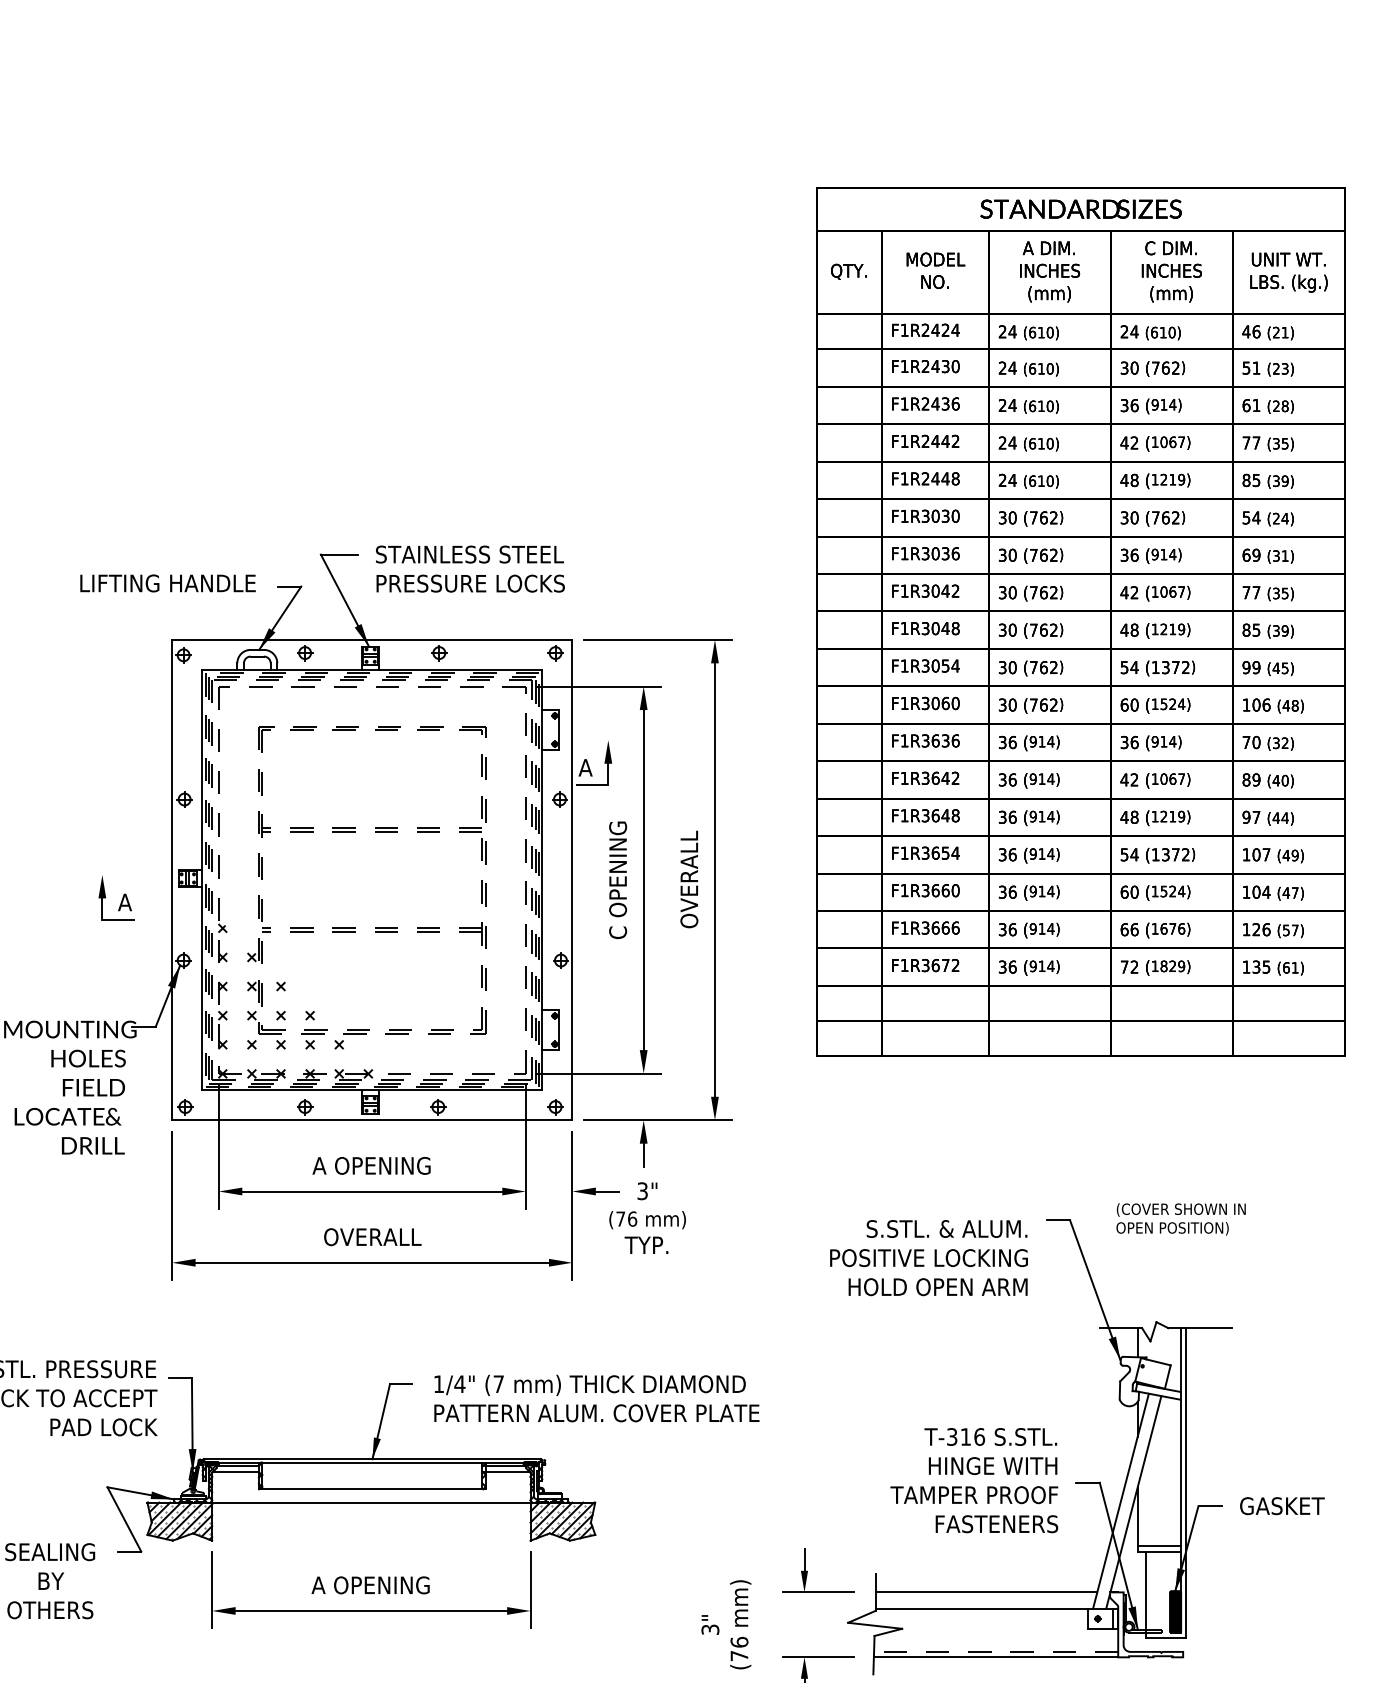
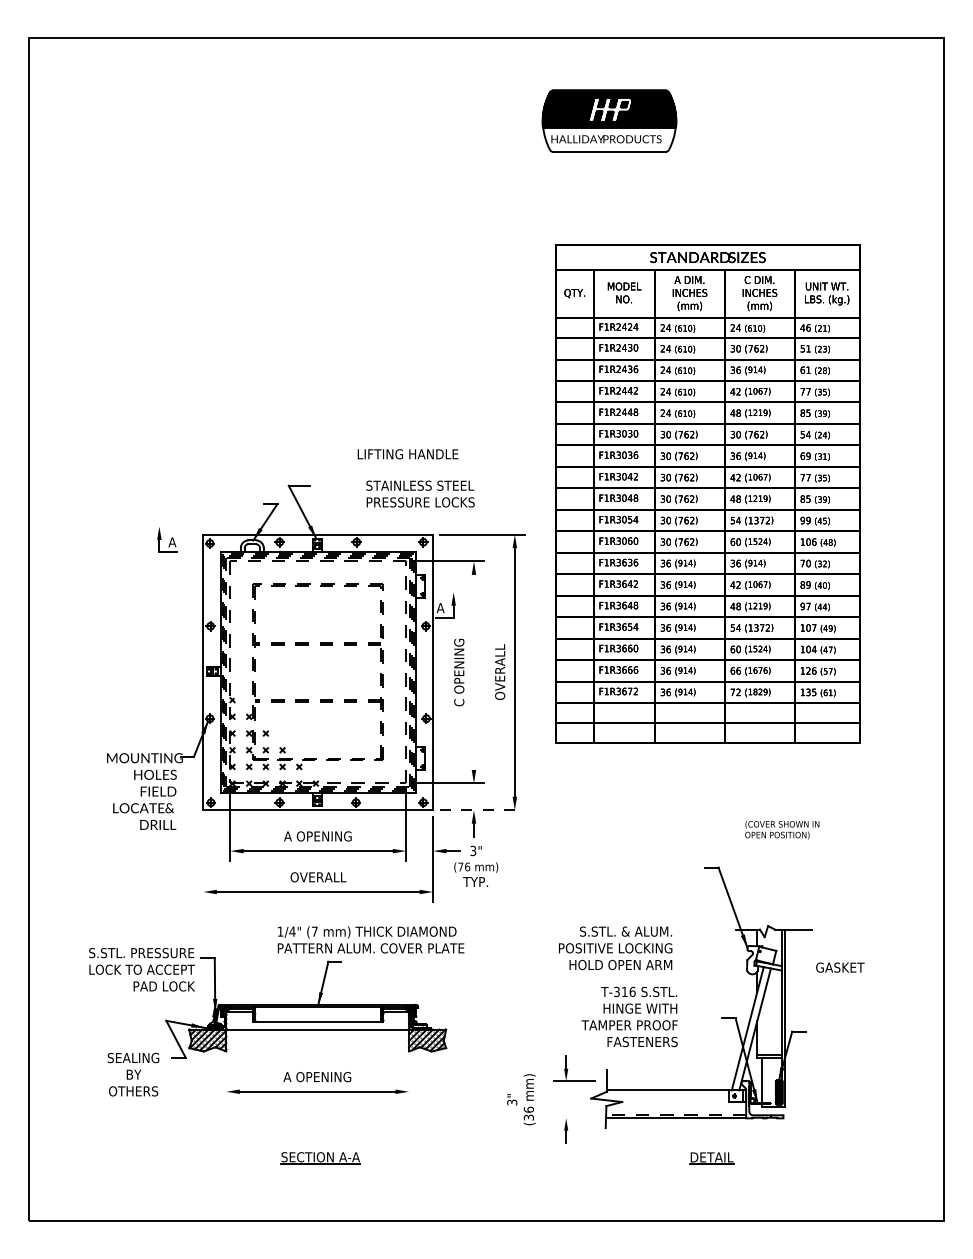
text: (470, 568) -> (420, 493), moved
text: (167, 583) -> (407, 454), moved
part: (1080, 620) -> (707, 493), moved
line: (642, 880) -> (473, 672), removed
part: (116, 897) -> (167, 539), moved
line: (658, 1120) -> (482, 810), solid -> dashed
line: (172, 1206) -> (203, 859), removed
text: (1181, 1220) -> (782, 830), moved
text: (928, 1258) -> (615, 948), moved
text: (595, 1397) -> (370, 939), moved
text: (974, 1479) -> (629, 1016), moved
text: (1282, 1505) -> (840, 967), moved
line: (212, 1589) -> (226, 1079), removed
line: (531, 1589) -> (409, 1079), removed
line: (986, 1593) -> (670, 1081), removed
text: (738, 1655) -> (528, 1117), (76 -> (36
line: (817, 1657) -> (573, 1118), removed

